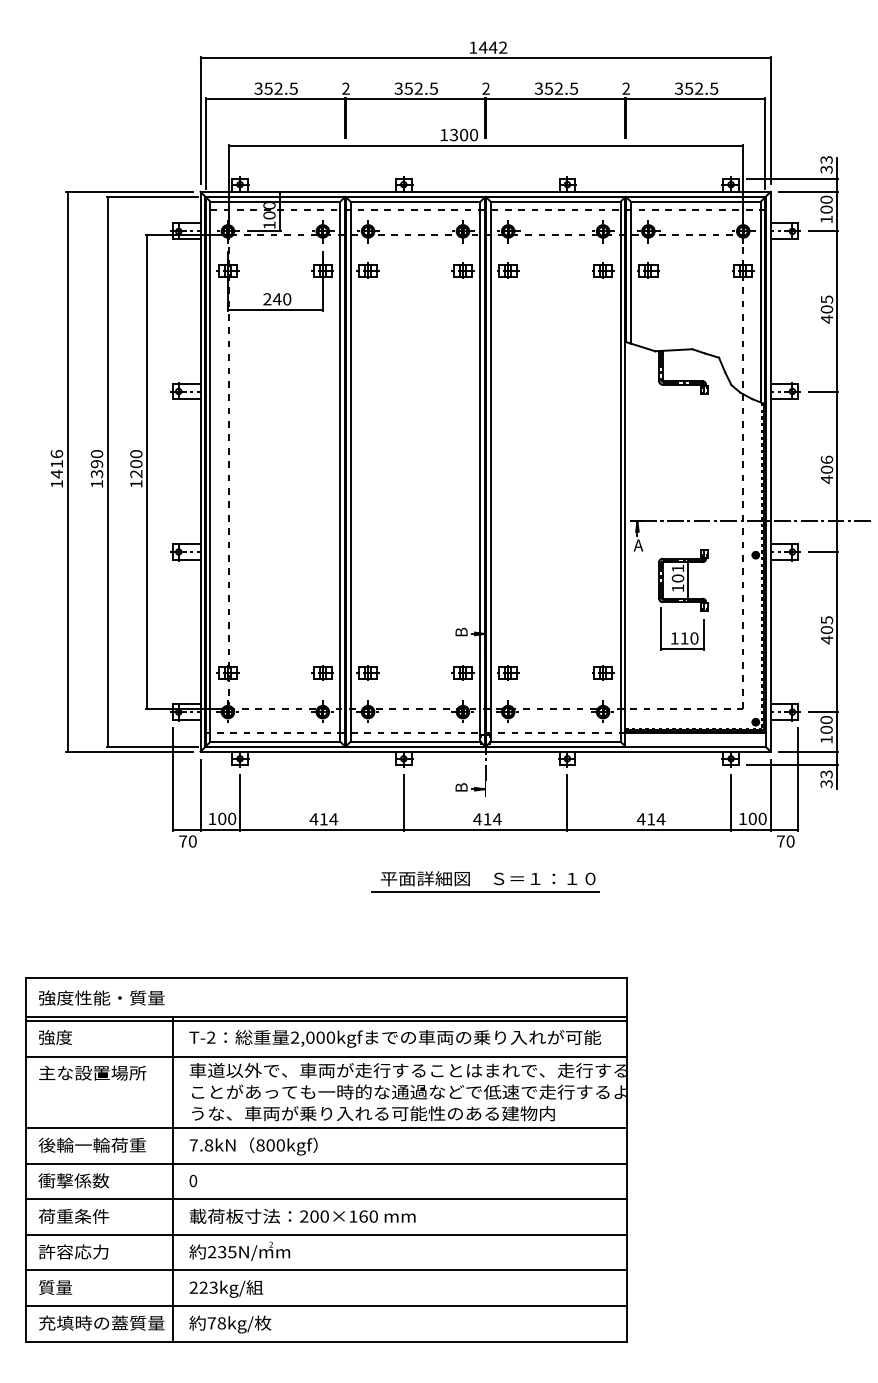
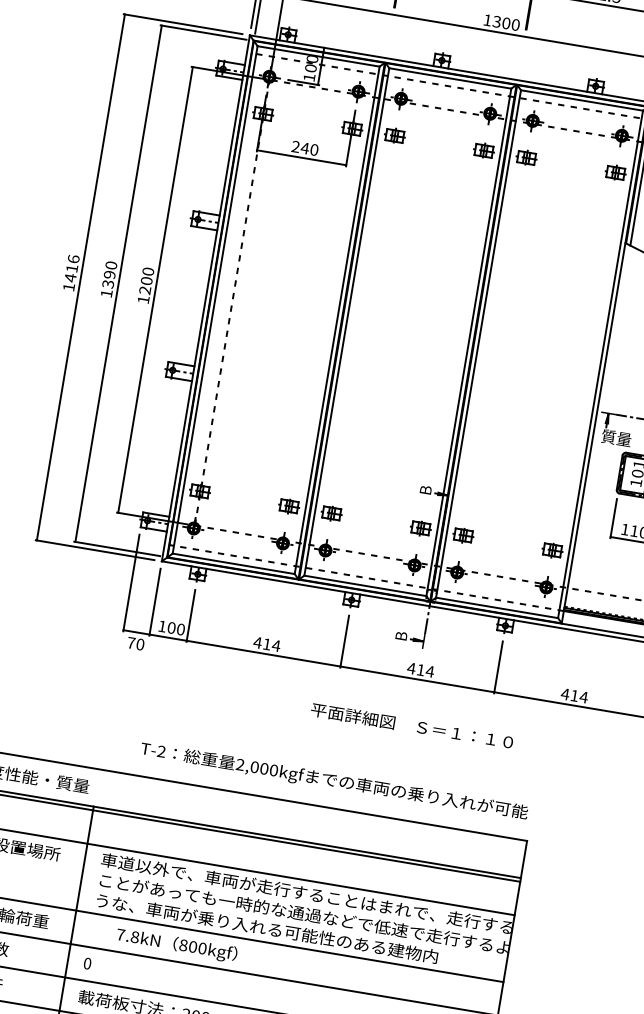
text: (649, 545) -> (616, 438), A -> 質量
line: (485, 892) -> (407, 738), removed
text: (395, 1038) -> (334, 781), moved
text: (253, 1146) -> (176, 945), moved

